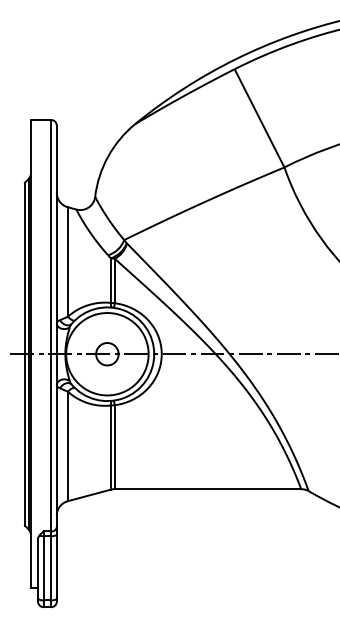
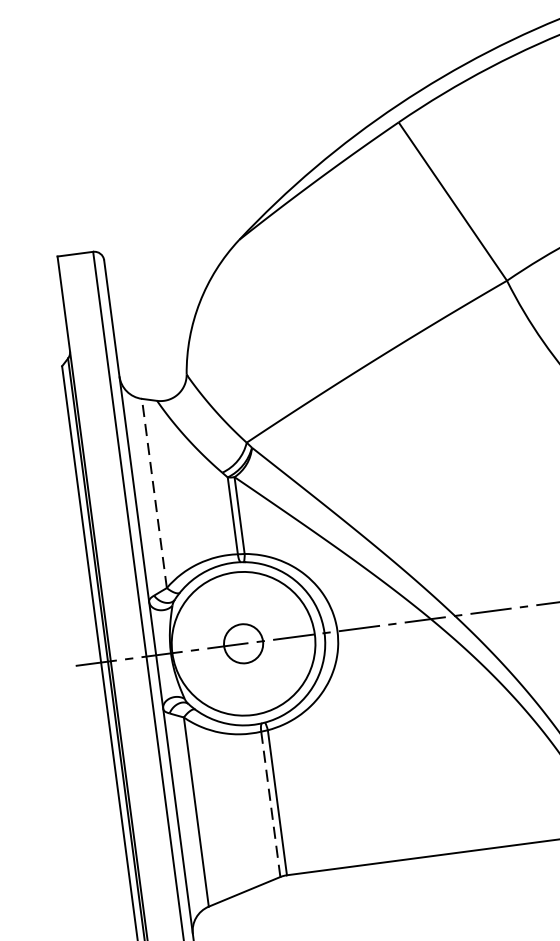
line: (67, 262) -> (153, 494), solid -> dashed
line: (110, 448) -> (270, 805), solid -> dashed

